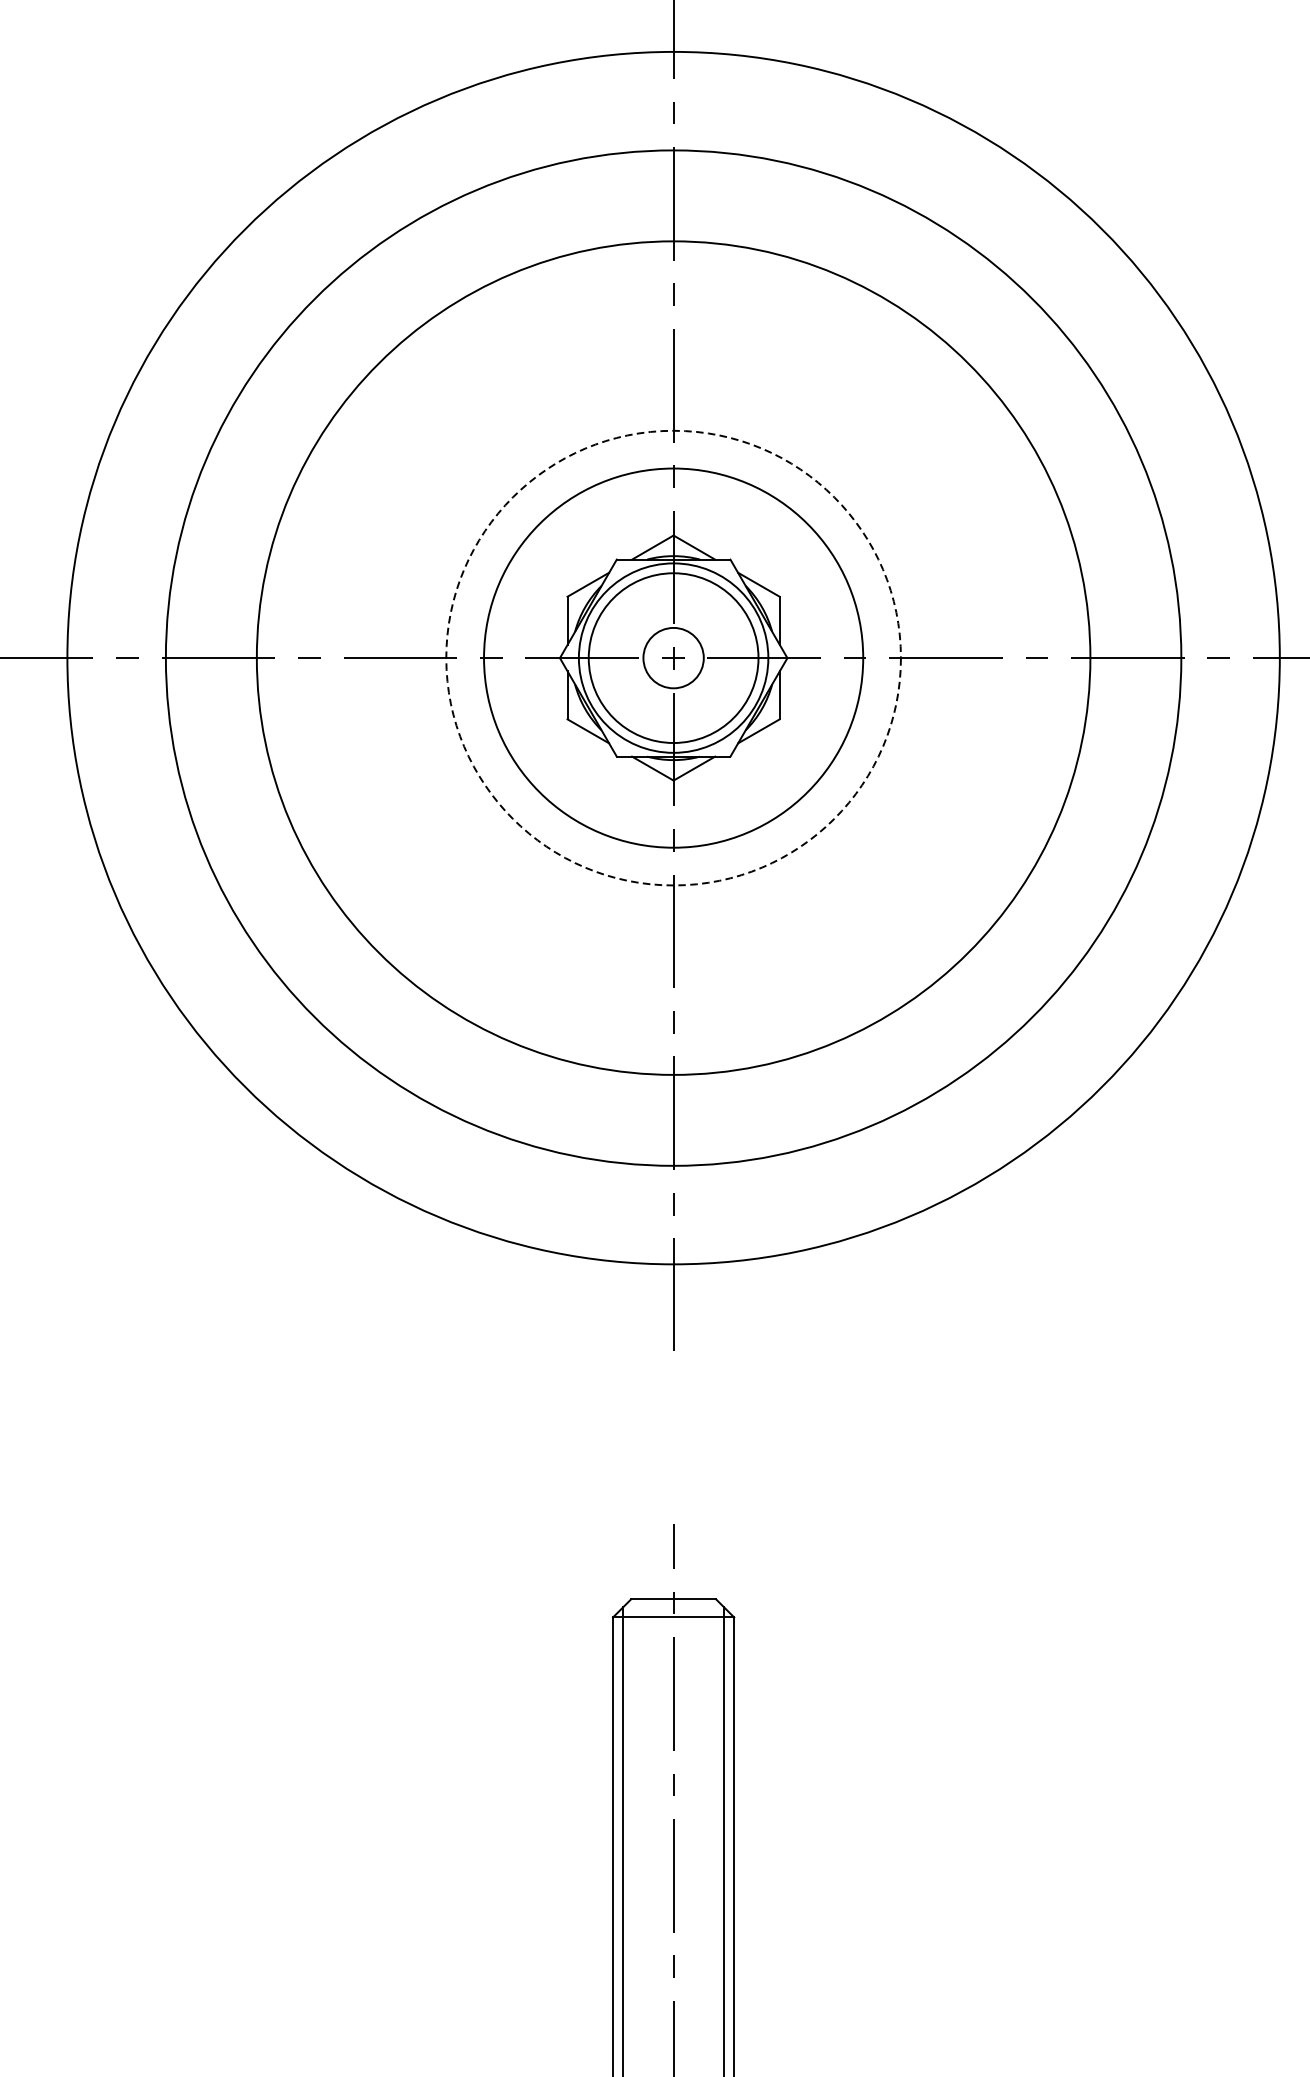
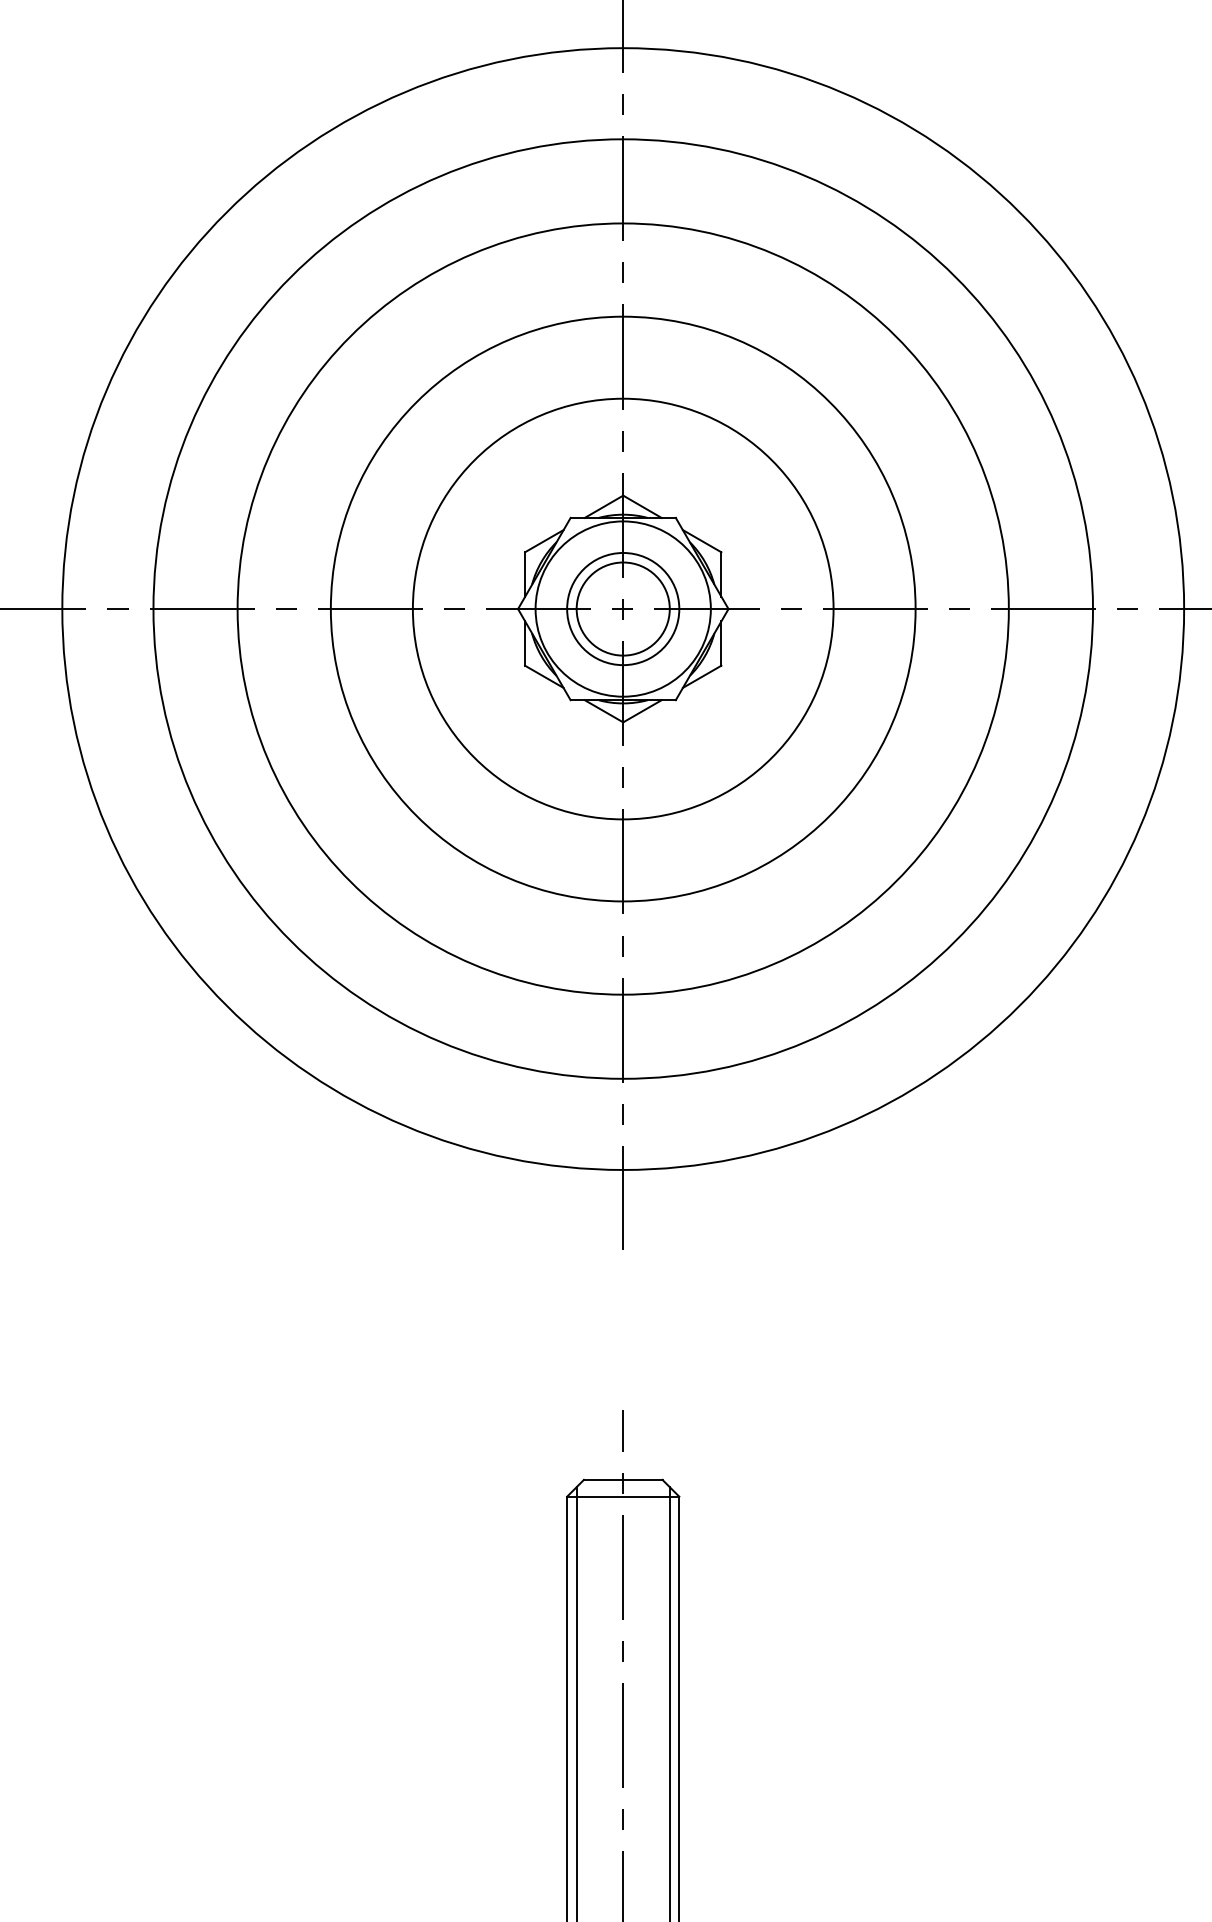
circle: (672, 657) -> (622, 608), dashed -> solid
circle: (672, 657) -> (622, 608), size x1.67
circle: (672, 657) -> (622, 608), size x1.67
circle: (673, 657) -> (623, 608), size x0.71

